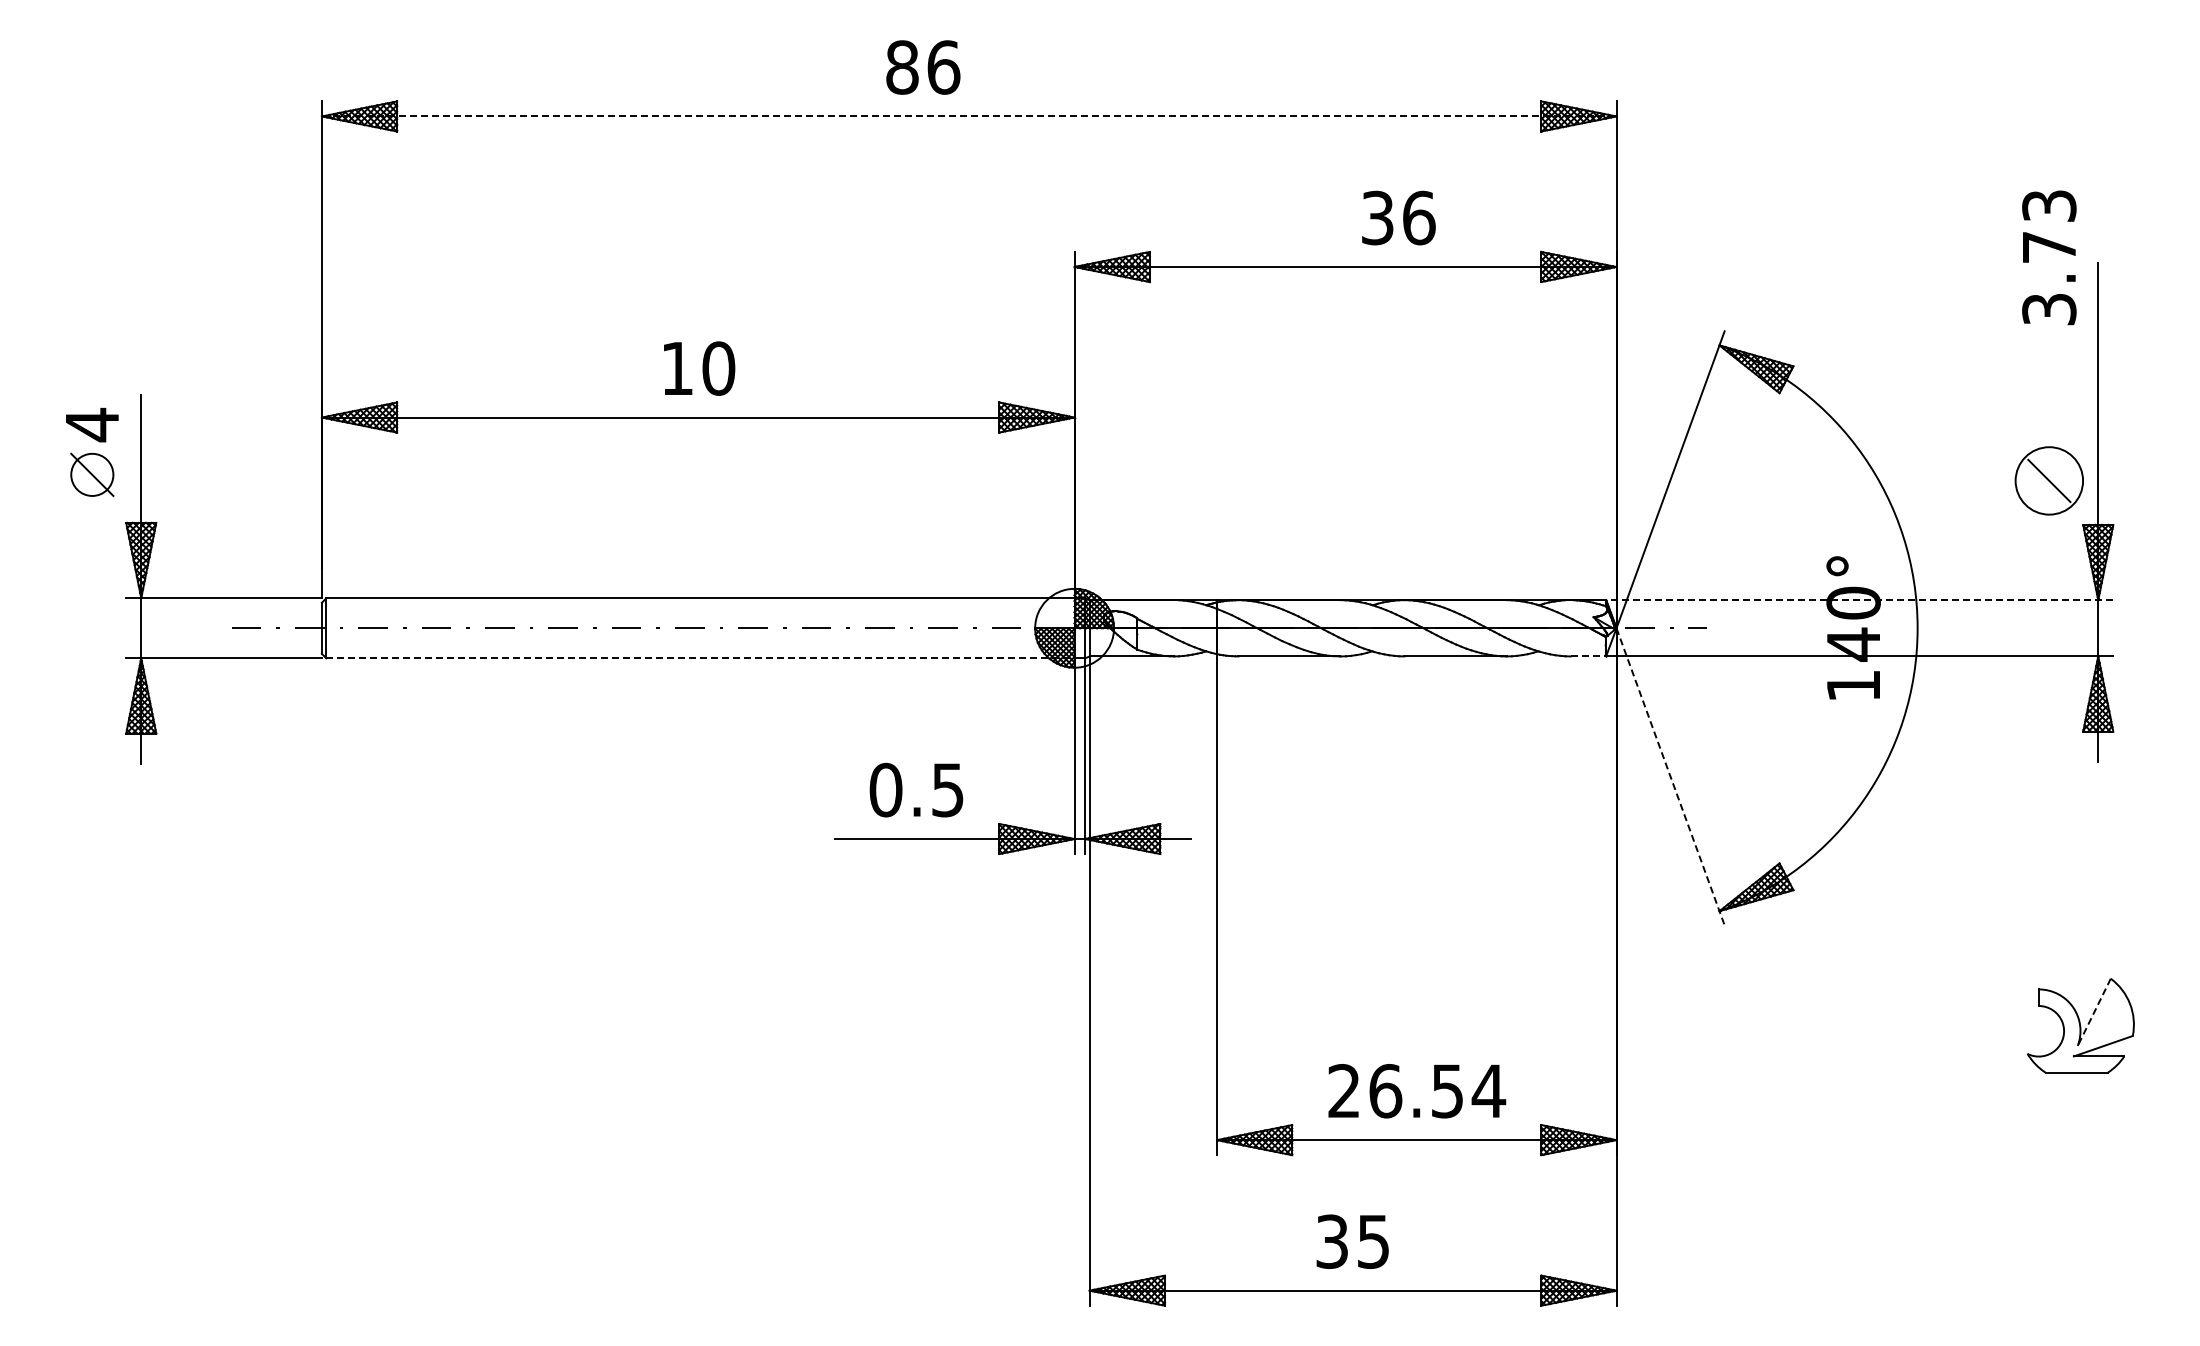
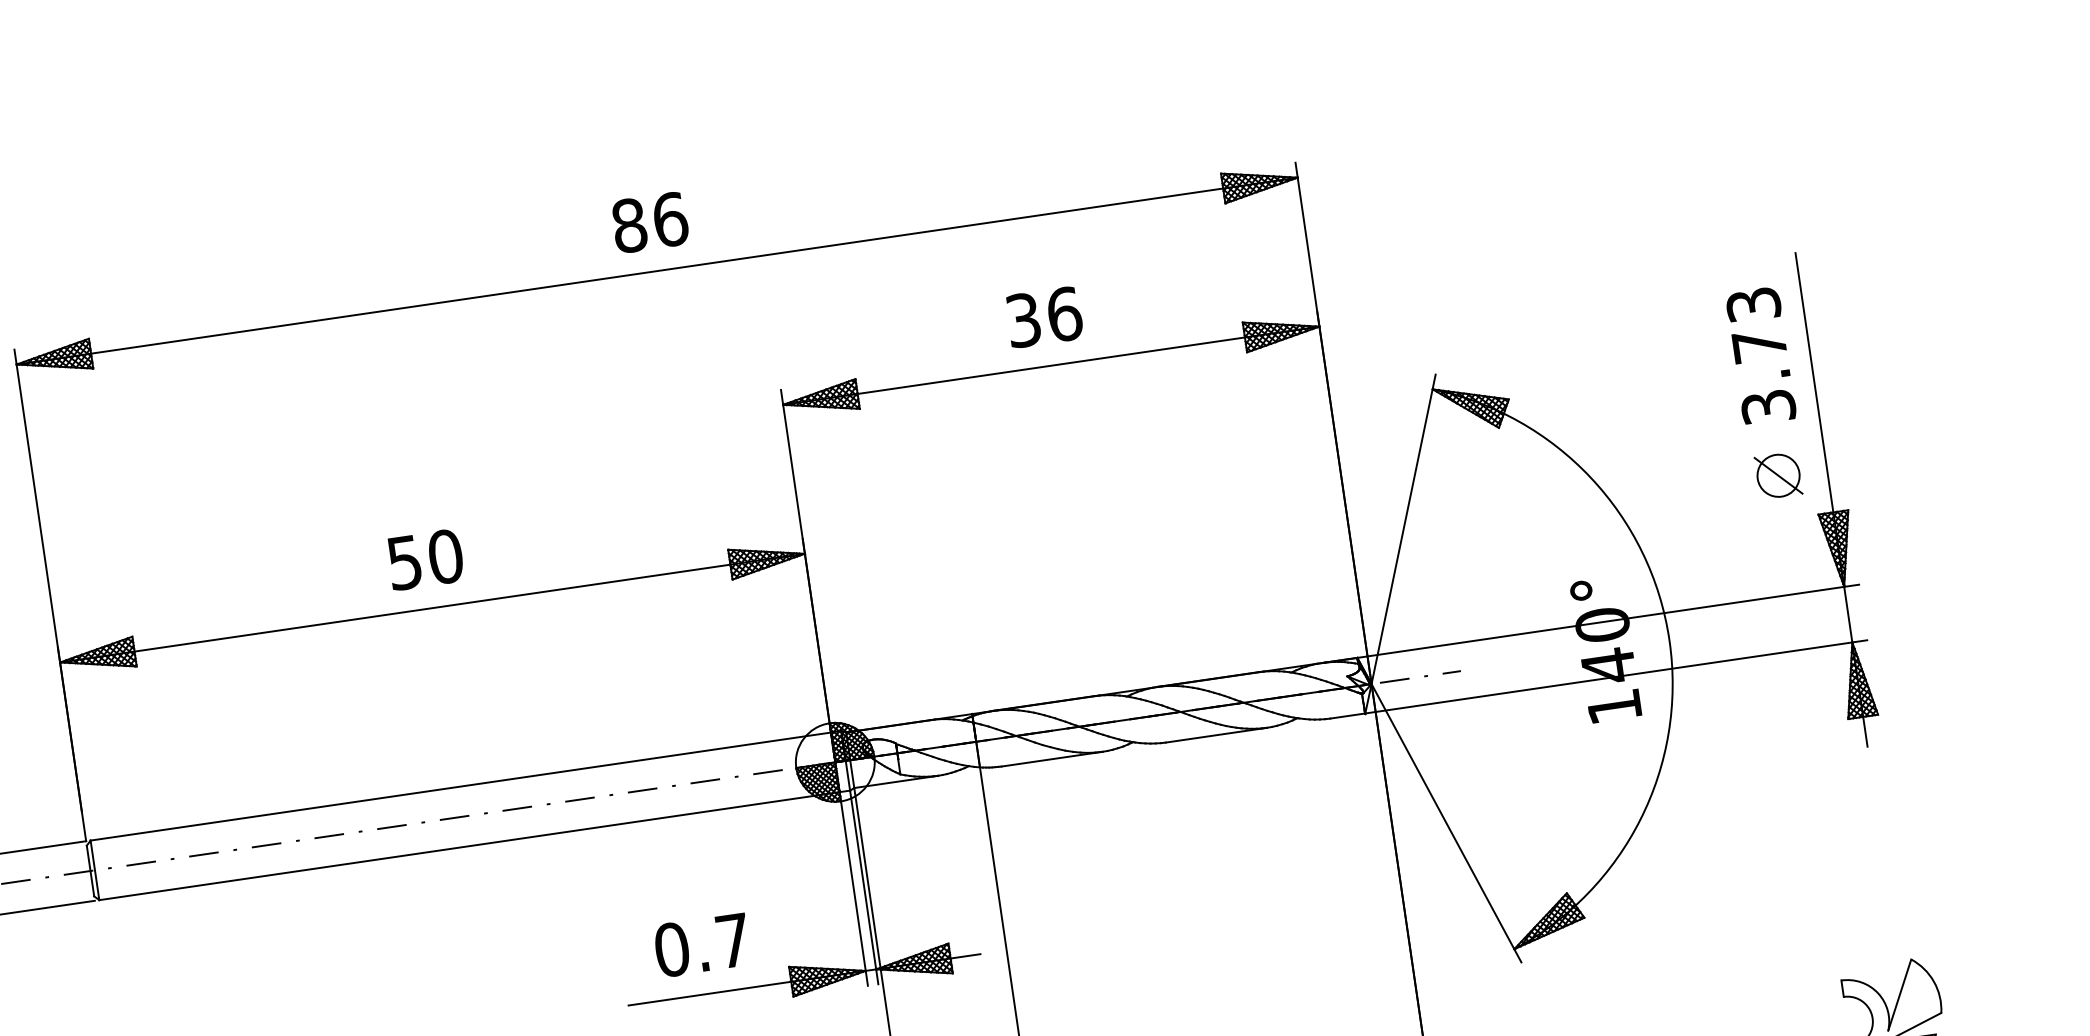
text: (923, 67) -> (650, 222), moved
line: (969, 116) -> (657, 271), dashed -> solid
text: (1398, 217) -> (1044, 316), moved
text: (2049, 257) -> (1761, 355), moved
text: (677, 368) -> (404, 562), 10 -> 50
circle: (2049, 480) -> (1778, 475), size x0.62
line: (1859, 600) -> (1607, 621), dashed -> solid
line: (1588, 656) -> (1347, 716), dashed -> solid
line: (701, 658) -> (470, 846), dashed -> solid
line: (1670, 777) -> (1446, 823), dashed -> solid
text: (947, 790) -> (732, 941), 0.5 -> 0.7
line: (2094, 1012) -> (1899, 995), dashed -> solid

